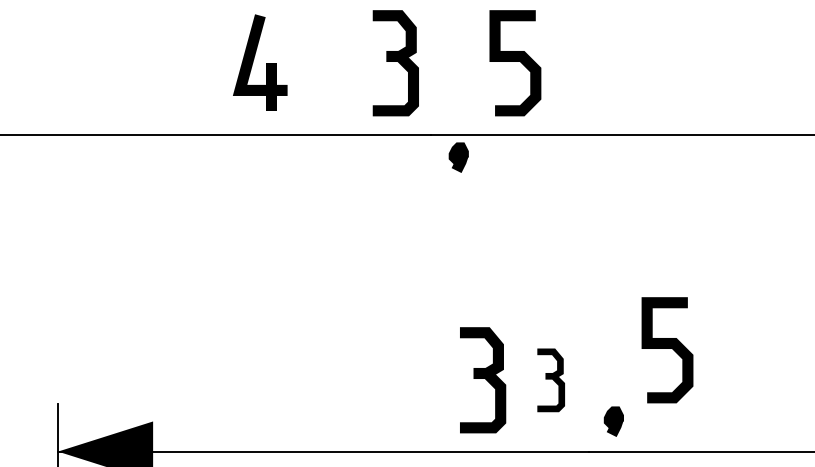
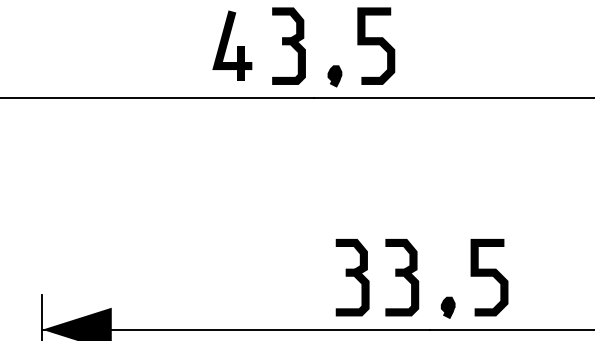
part: (266, 63) -> (236, 46), moved
part: (458, 157) -> (334, 76), moved
curve: (667, 348) -> (489, 276), moved
part: (551, 380) -> (402, 277), size x1.67

